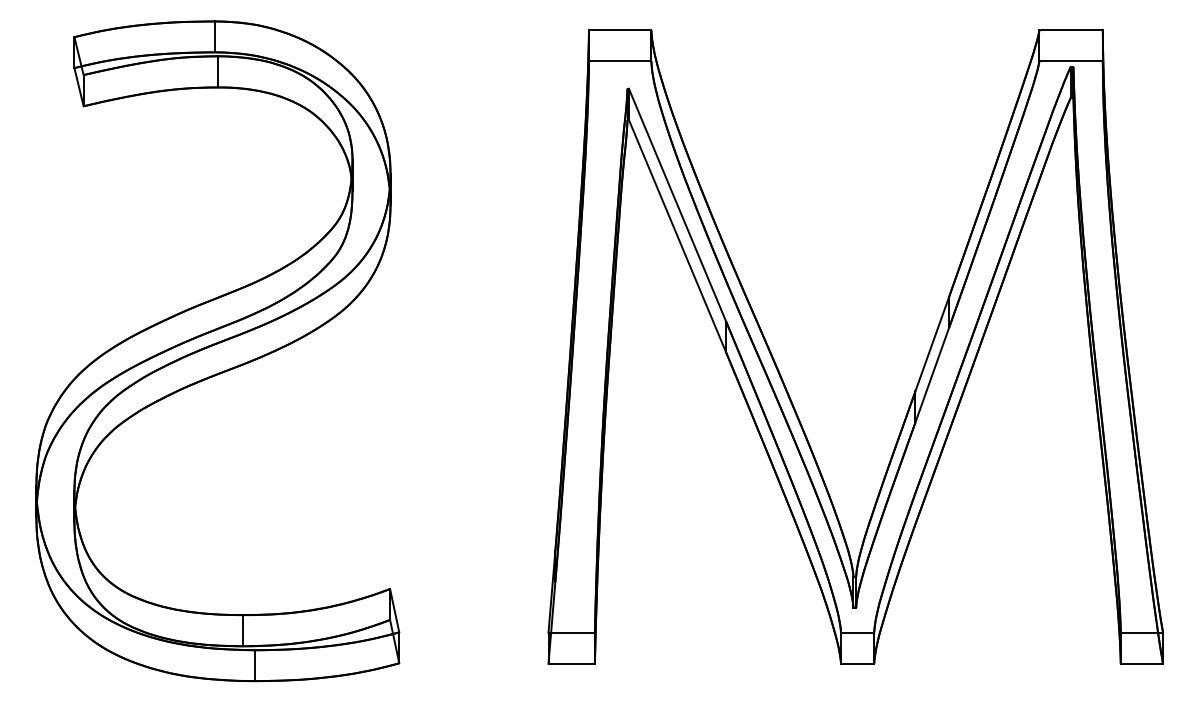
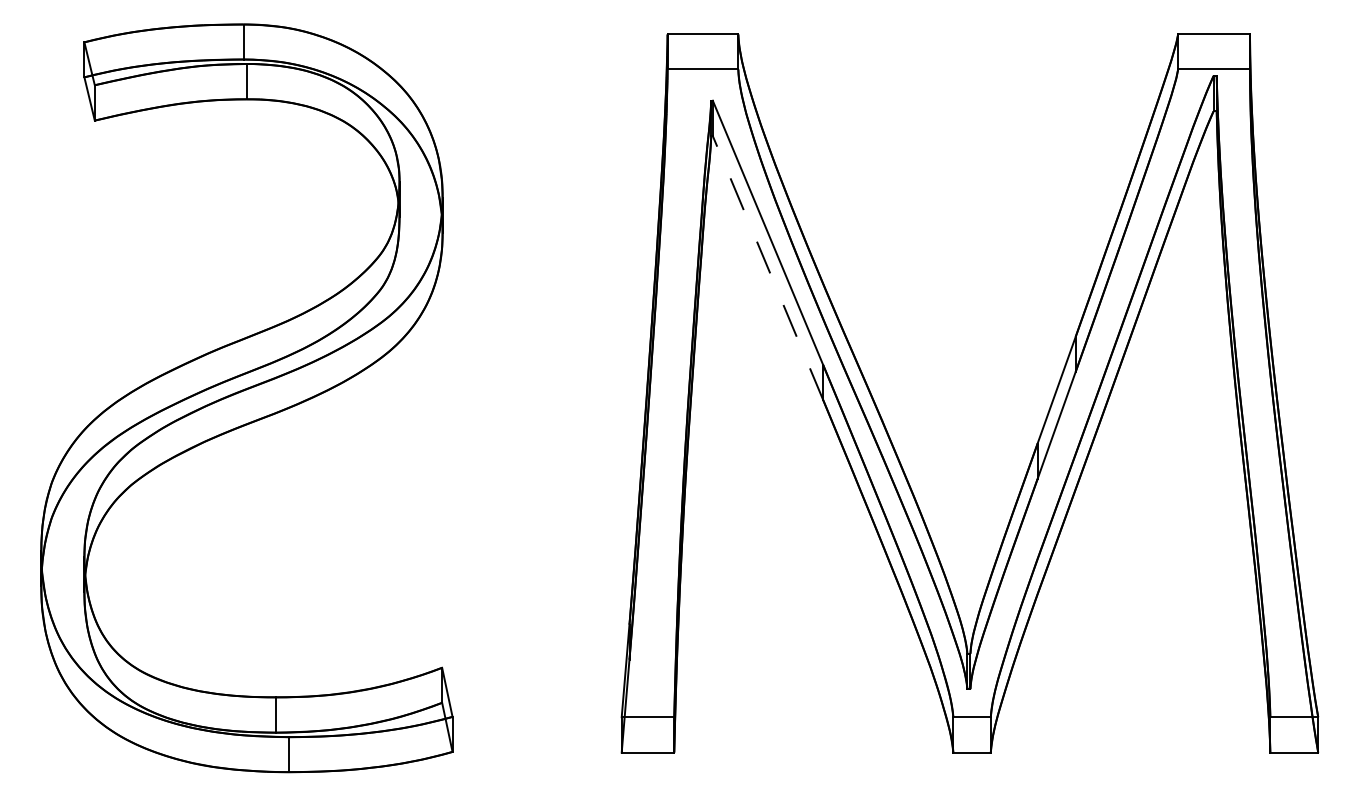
line: (677, 235) -> (767, 267), solid -> dashed

